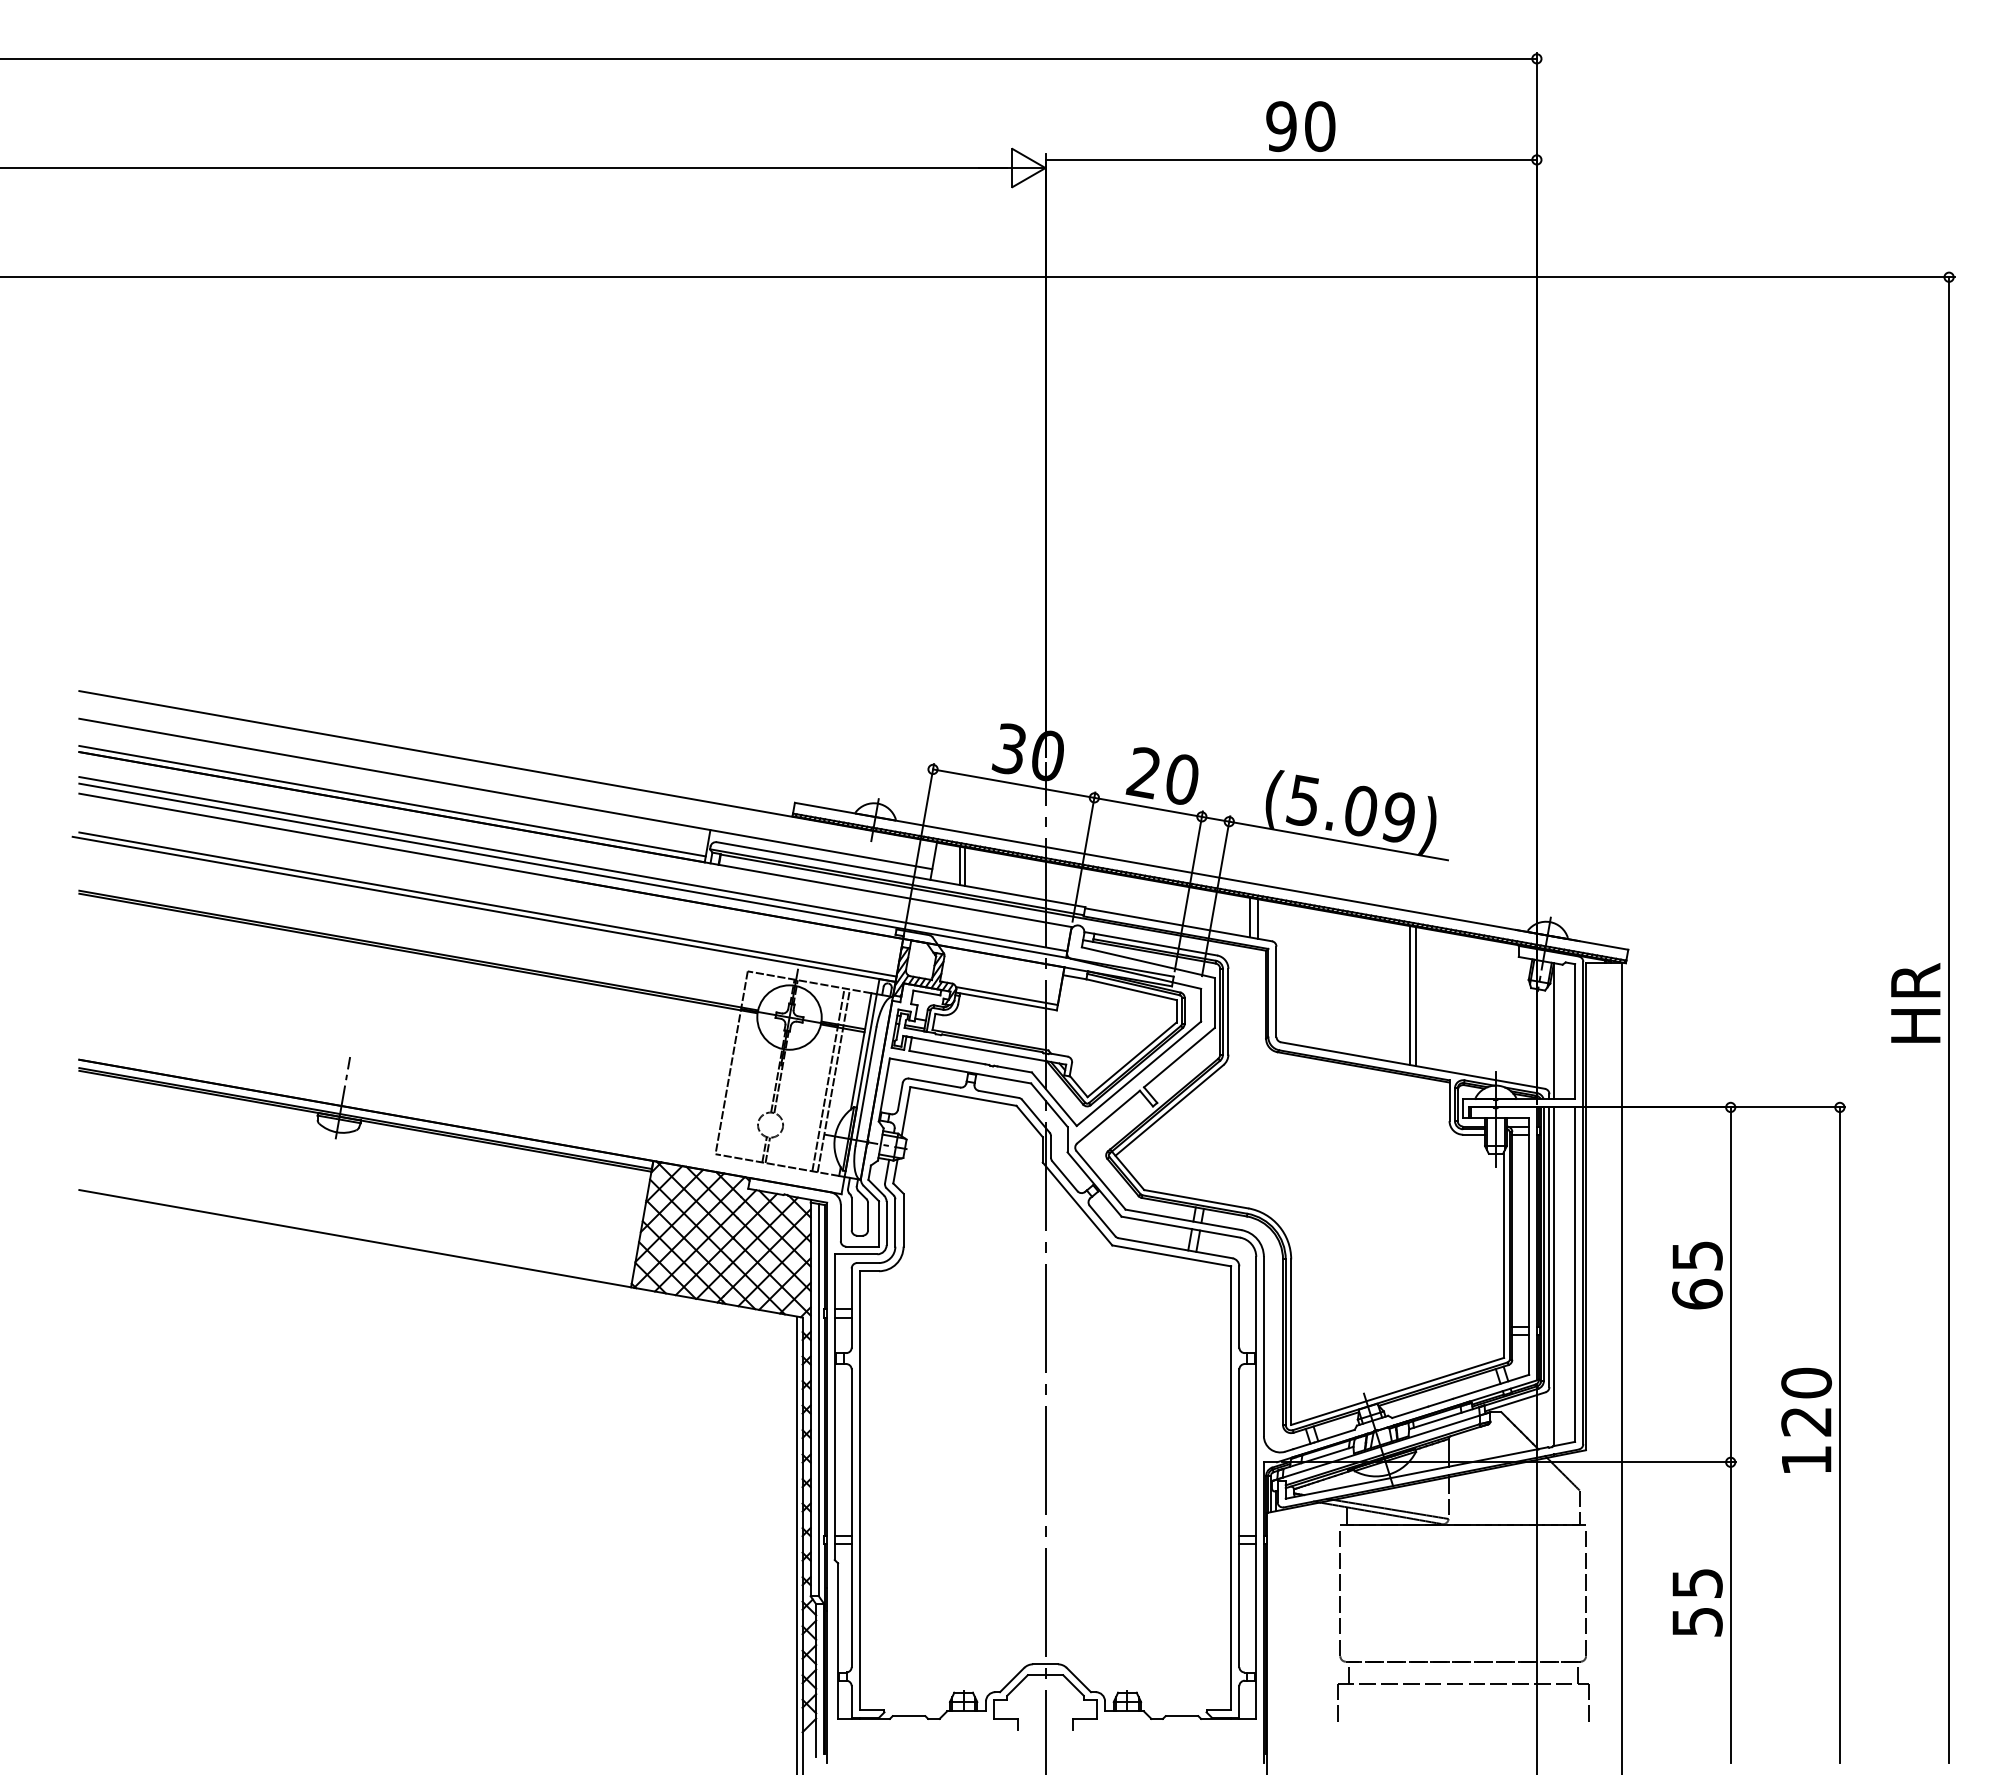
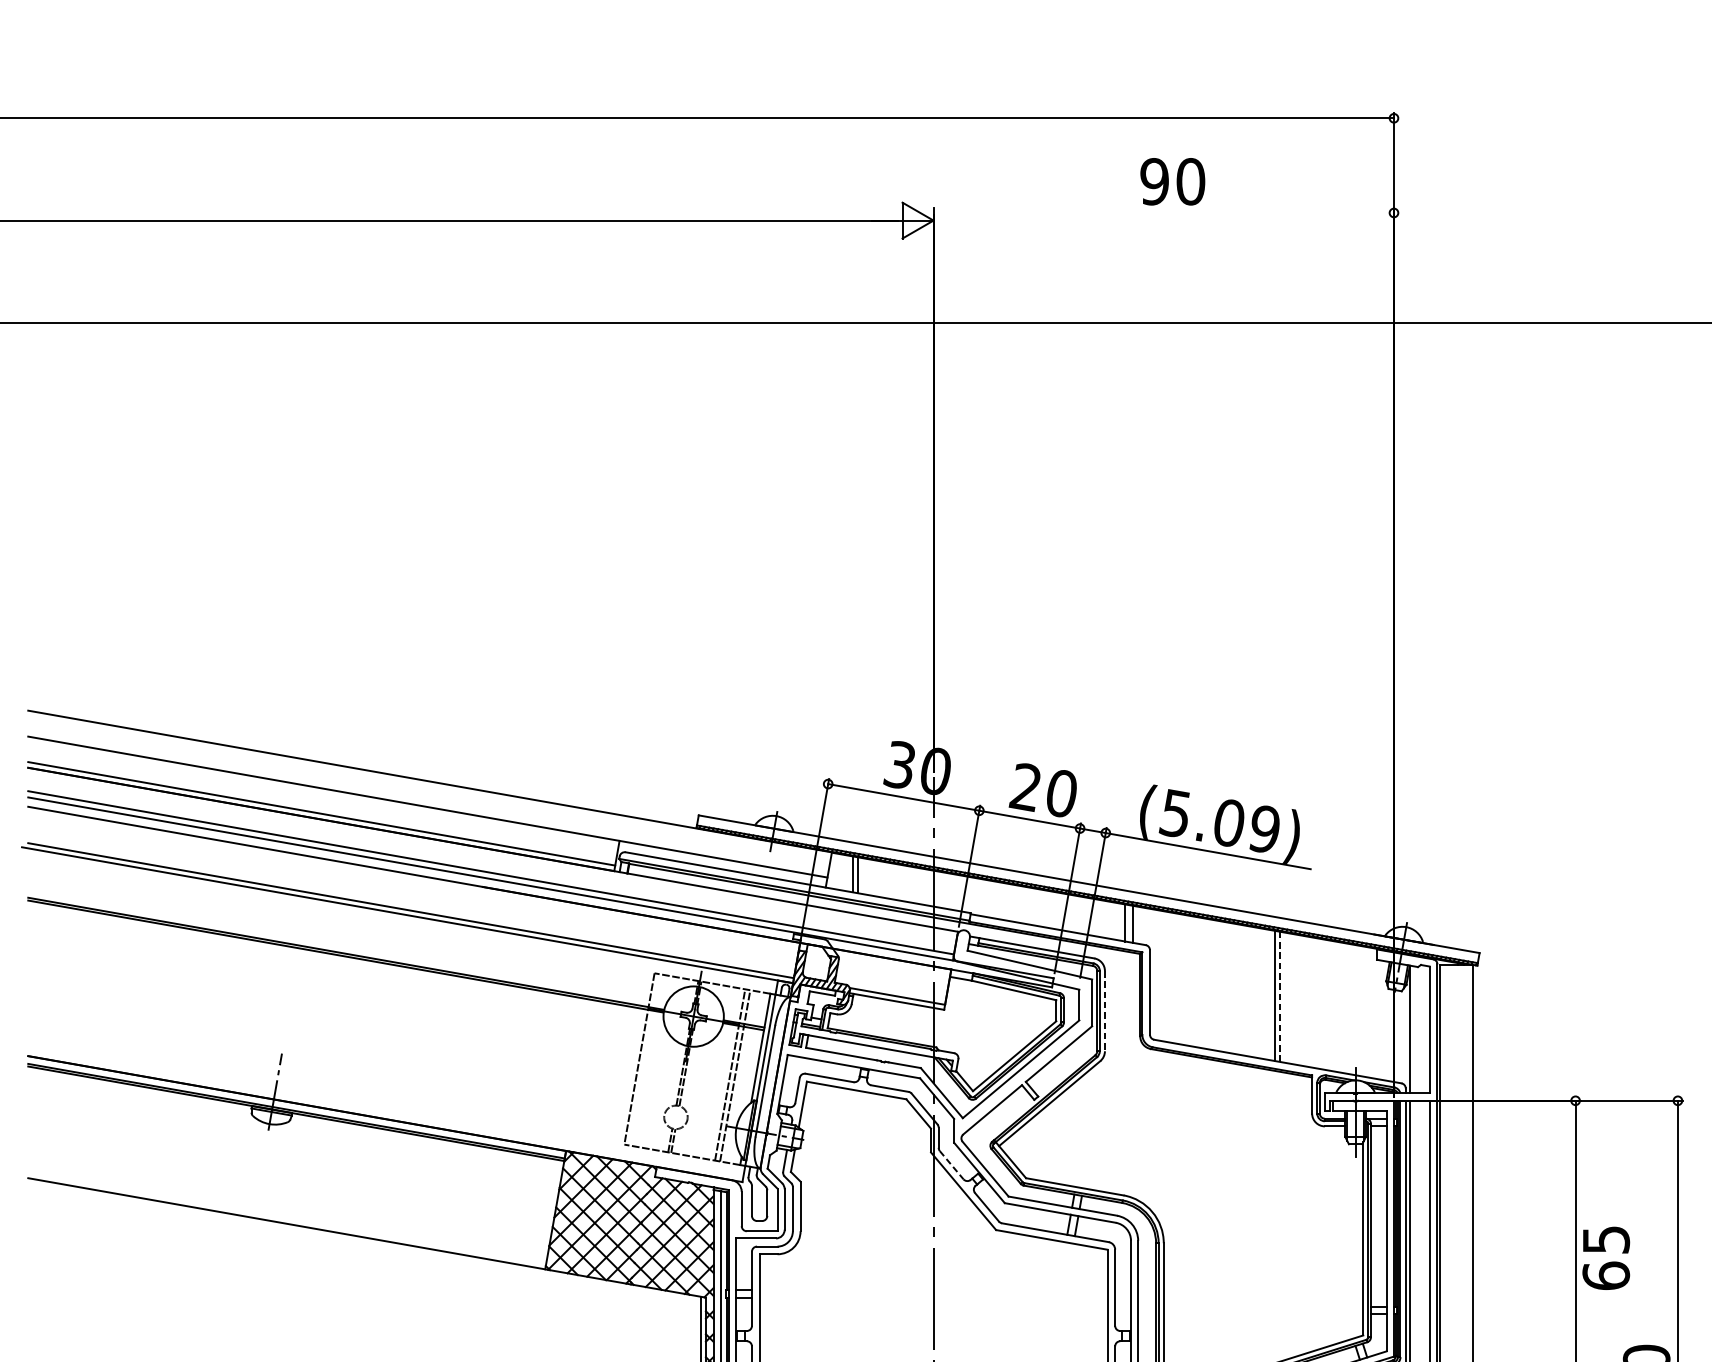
line: (1290, 159) -> (1163, 212), removed
line: (1415, 996) -> (1280, 996), solid -> dashed
line: (1228, 1011) -> (1105, 1010), solid -> dashed
line: (1064, 1176) -> (951, 1165), solid -> dashed
text: (1697, 1275) -> (1606, 1258), moved

